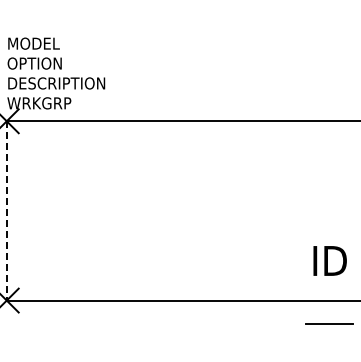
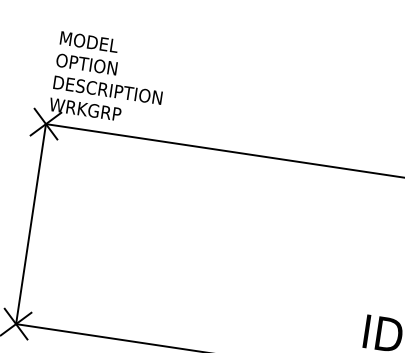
line: (6, 210) -> (30, 223), dashed -> solid

